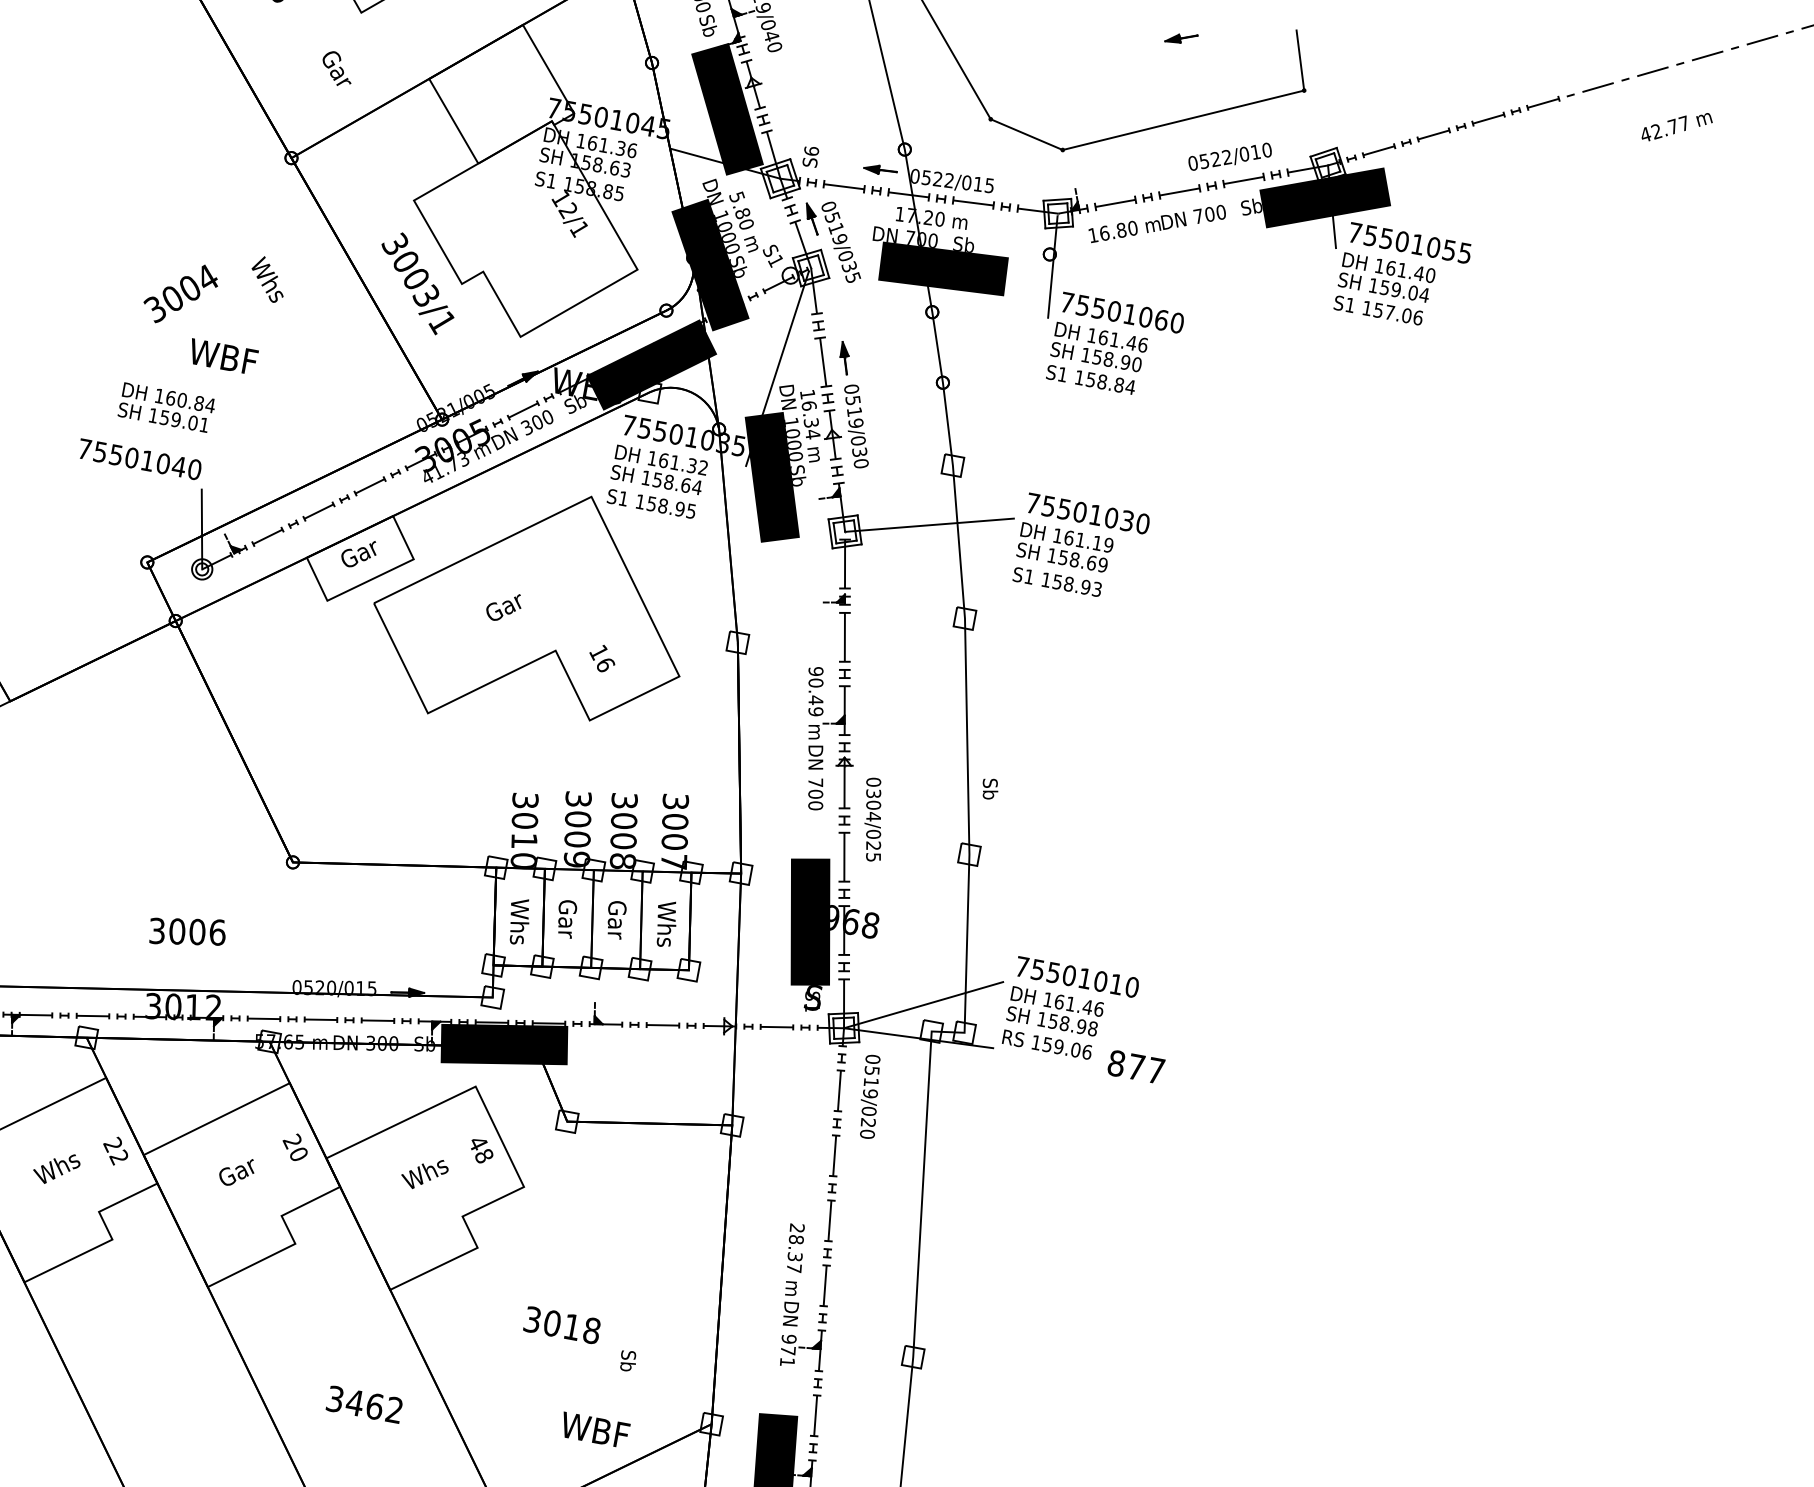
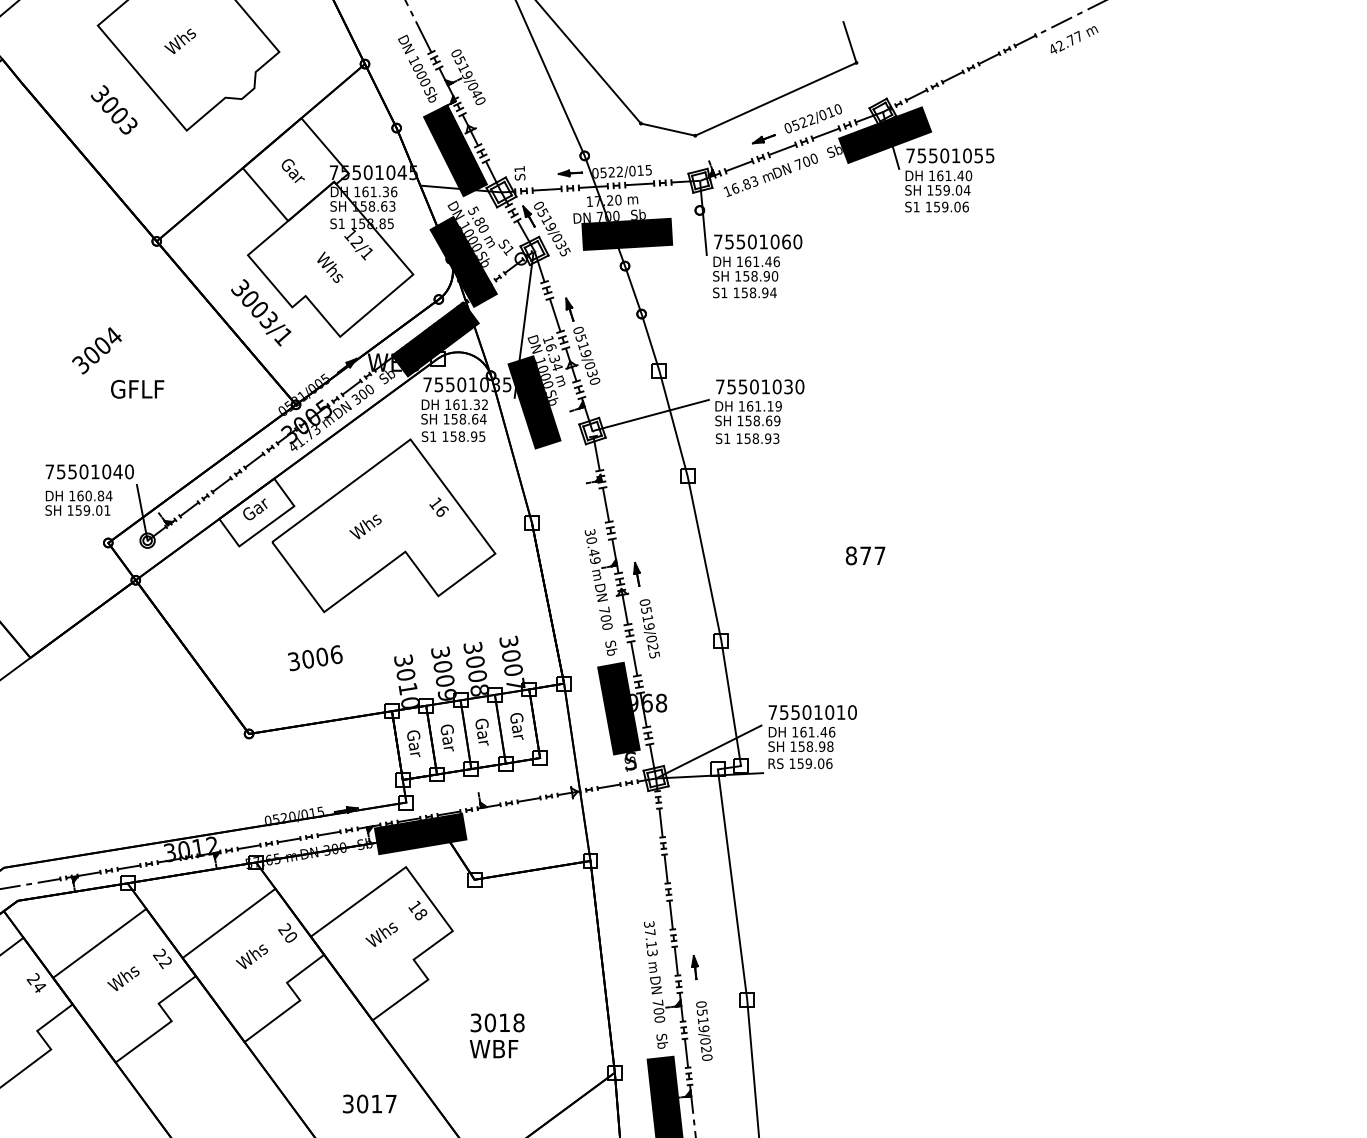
part: (1180, 38) -> (763, 139), moved
text: (336, 67) -> (292, 170), moved
text: (1677, 126) -> (1074, 39), moved
text: (811, 150) -> (519, 168), S6 -> S1
text: (1132, 228) -> (754, 181), 16.80 -> 16.83
text: (268, 278) -> (330, 266), moved
text: (1390, 311) -> (945, 206), 157.06 -> 159.06
text: (226, 357) -> (137, 389), WBF -> GFLF
text: (1119, 384) -> (765, 292), 158.84 -> 158.94
text: (166, 406) -> (78, 502), moved
text: (506, 605) -> (365, 526), Gar -> Whs
text: (601, 657) -> (438, 506), moved
text: (816, 671) -> (590, 532), 90.49 -> 30.49
part: (869, 741) -> (636, 574), added
text: (990, 788) -> (611, 647), moved
text: (874, 805) -> (648, 618), 0304/025 -> 0519/025
text: (518, 920) -> (414, 745), Whs -> Gar
text: (665, 923) -> (517, 728), Whs -> Gar
text: (187, 932) -> (315, 658), moved
text: (1136, 1066) -> (865, 555), moved
text: (870, 1096) -> (704, 1030), moved
text: (477, 1143) -> (414, 906), 48 -> 18
text: (239, 1170) -> (251, 956), Gar -> Whs
text: (795, 1247) -> (650, 938), 28.37 -> 37.13
part: (848, 1299) -> (694, 967), added
text: (787, 1349) -> (658, 1010), 971 -> 700
text: (628, 1359) -> (662, 1040), moved
text: (374, 1405) -> (376, 1103), 3462 -> 3017
text: (594, 1430) -> (493, 1049), moved

